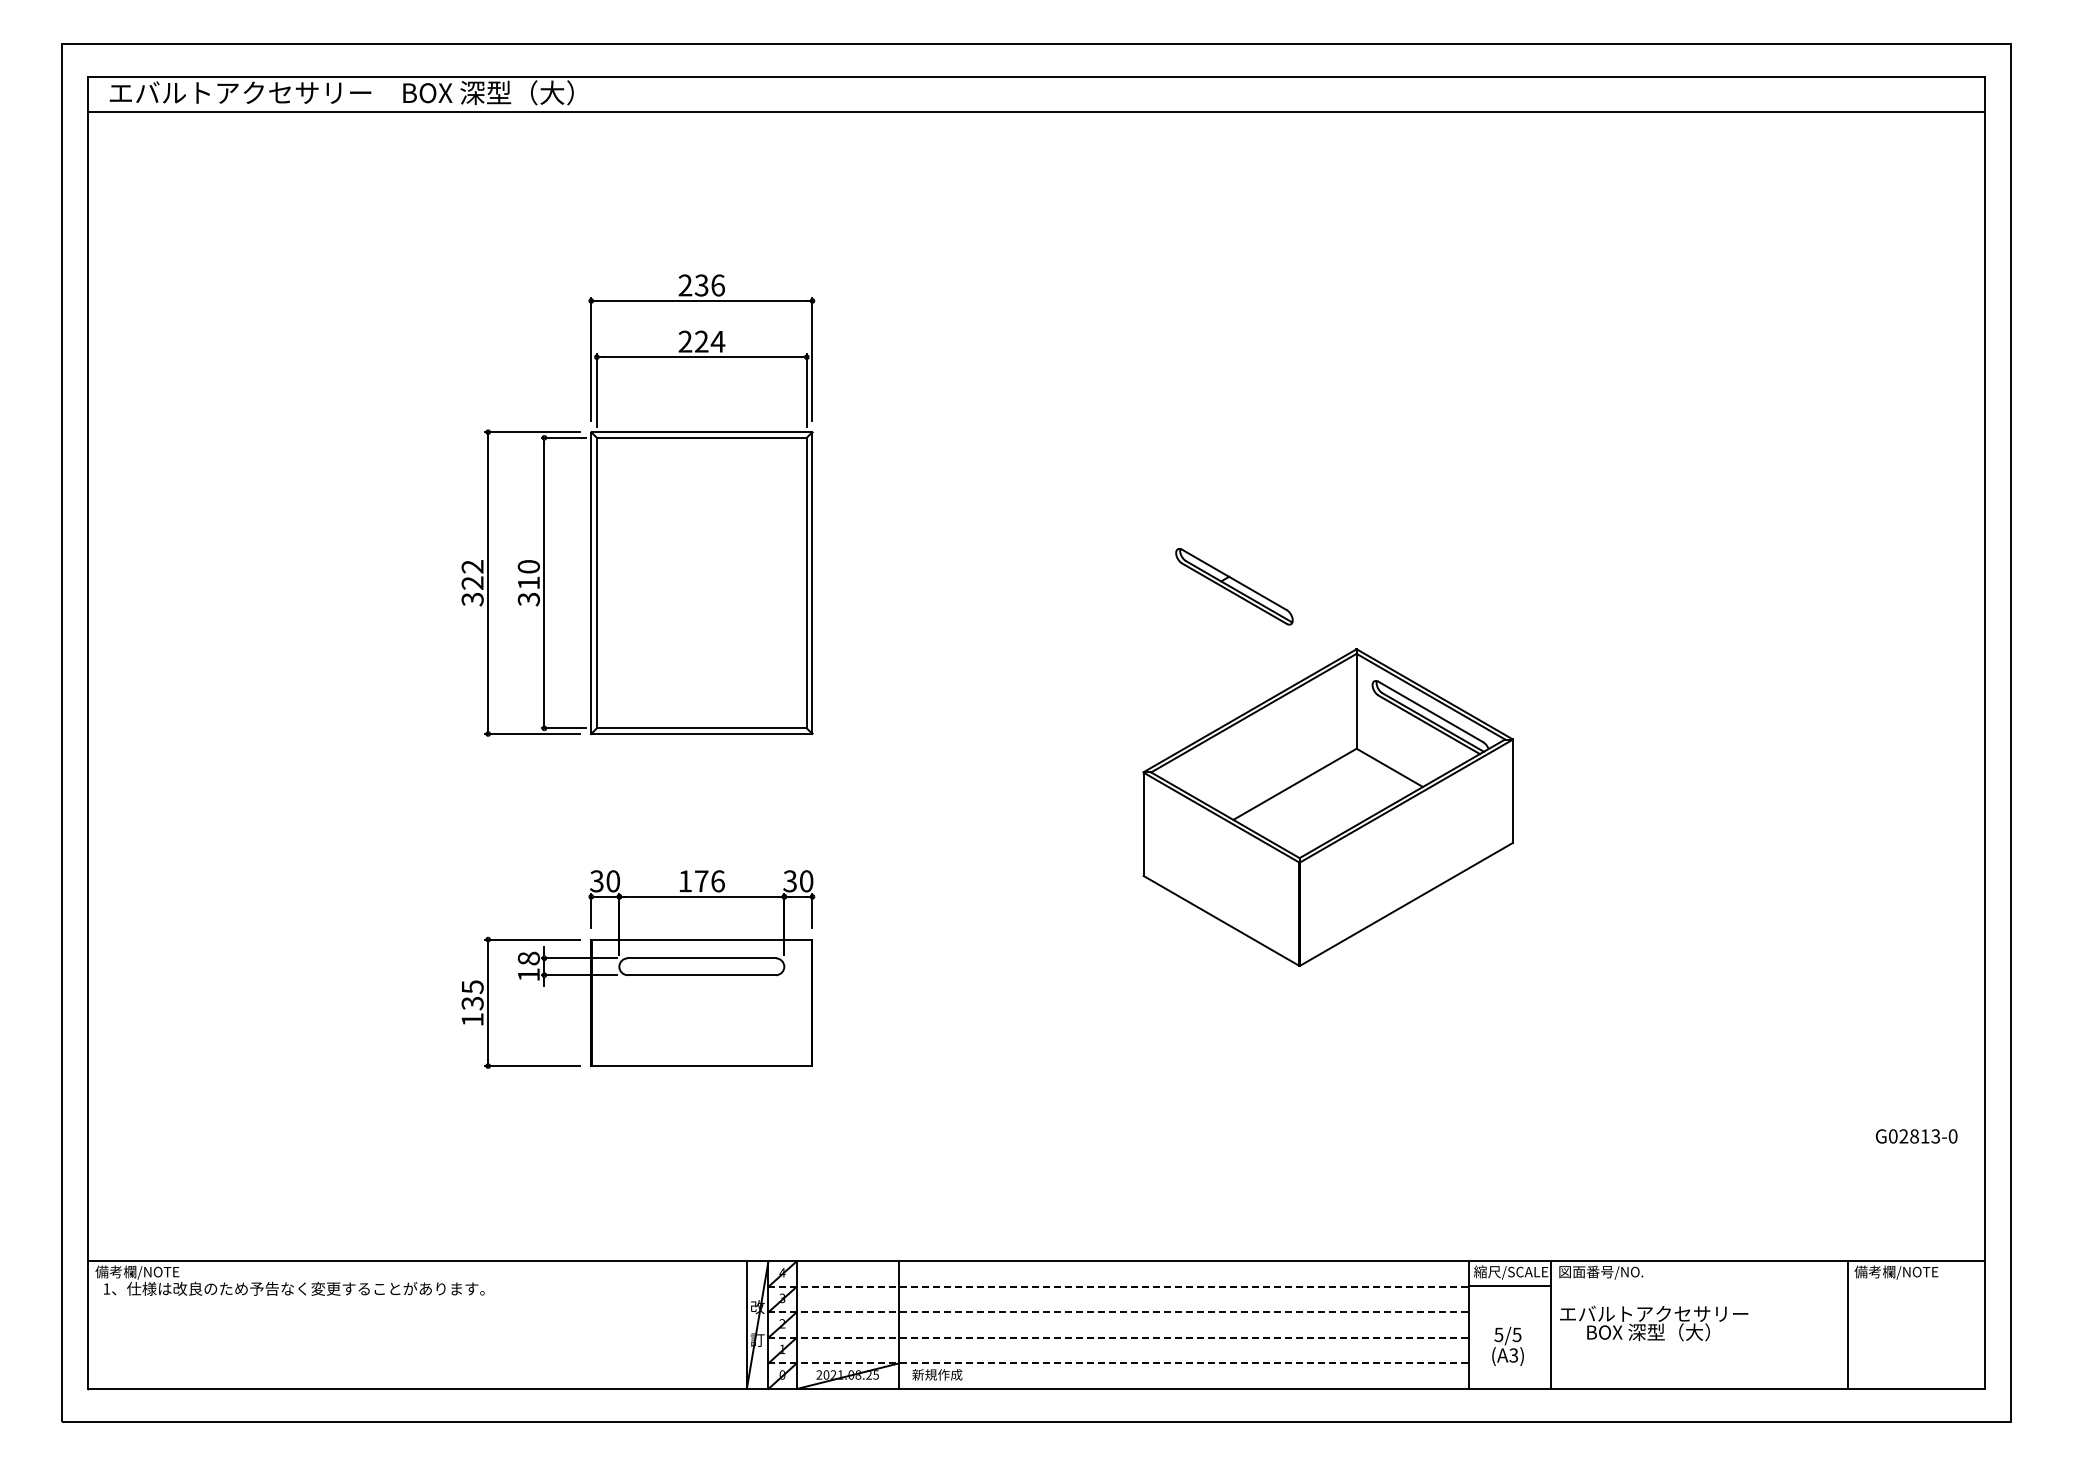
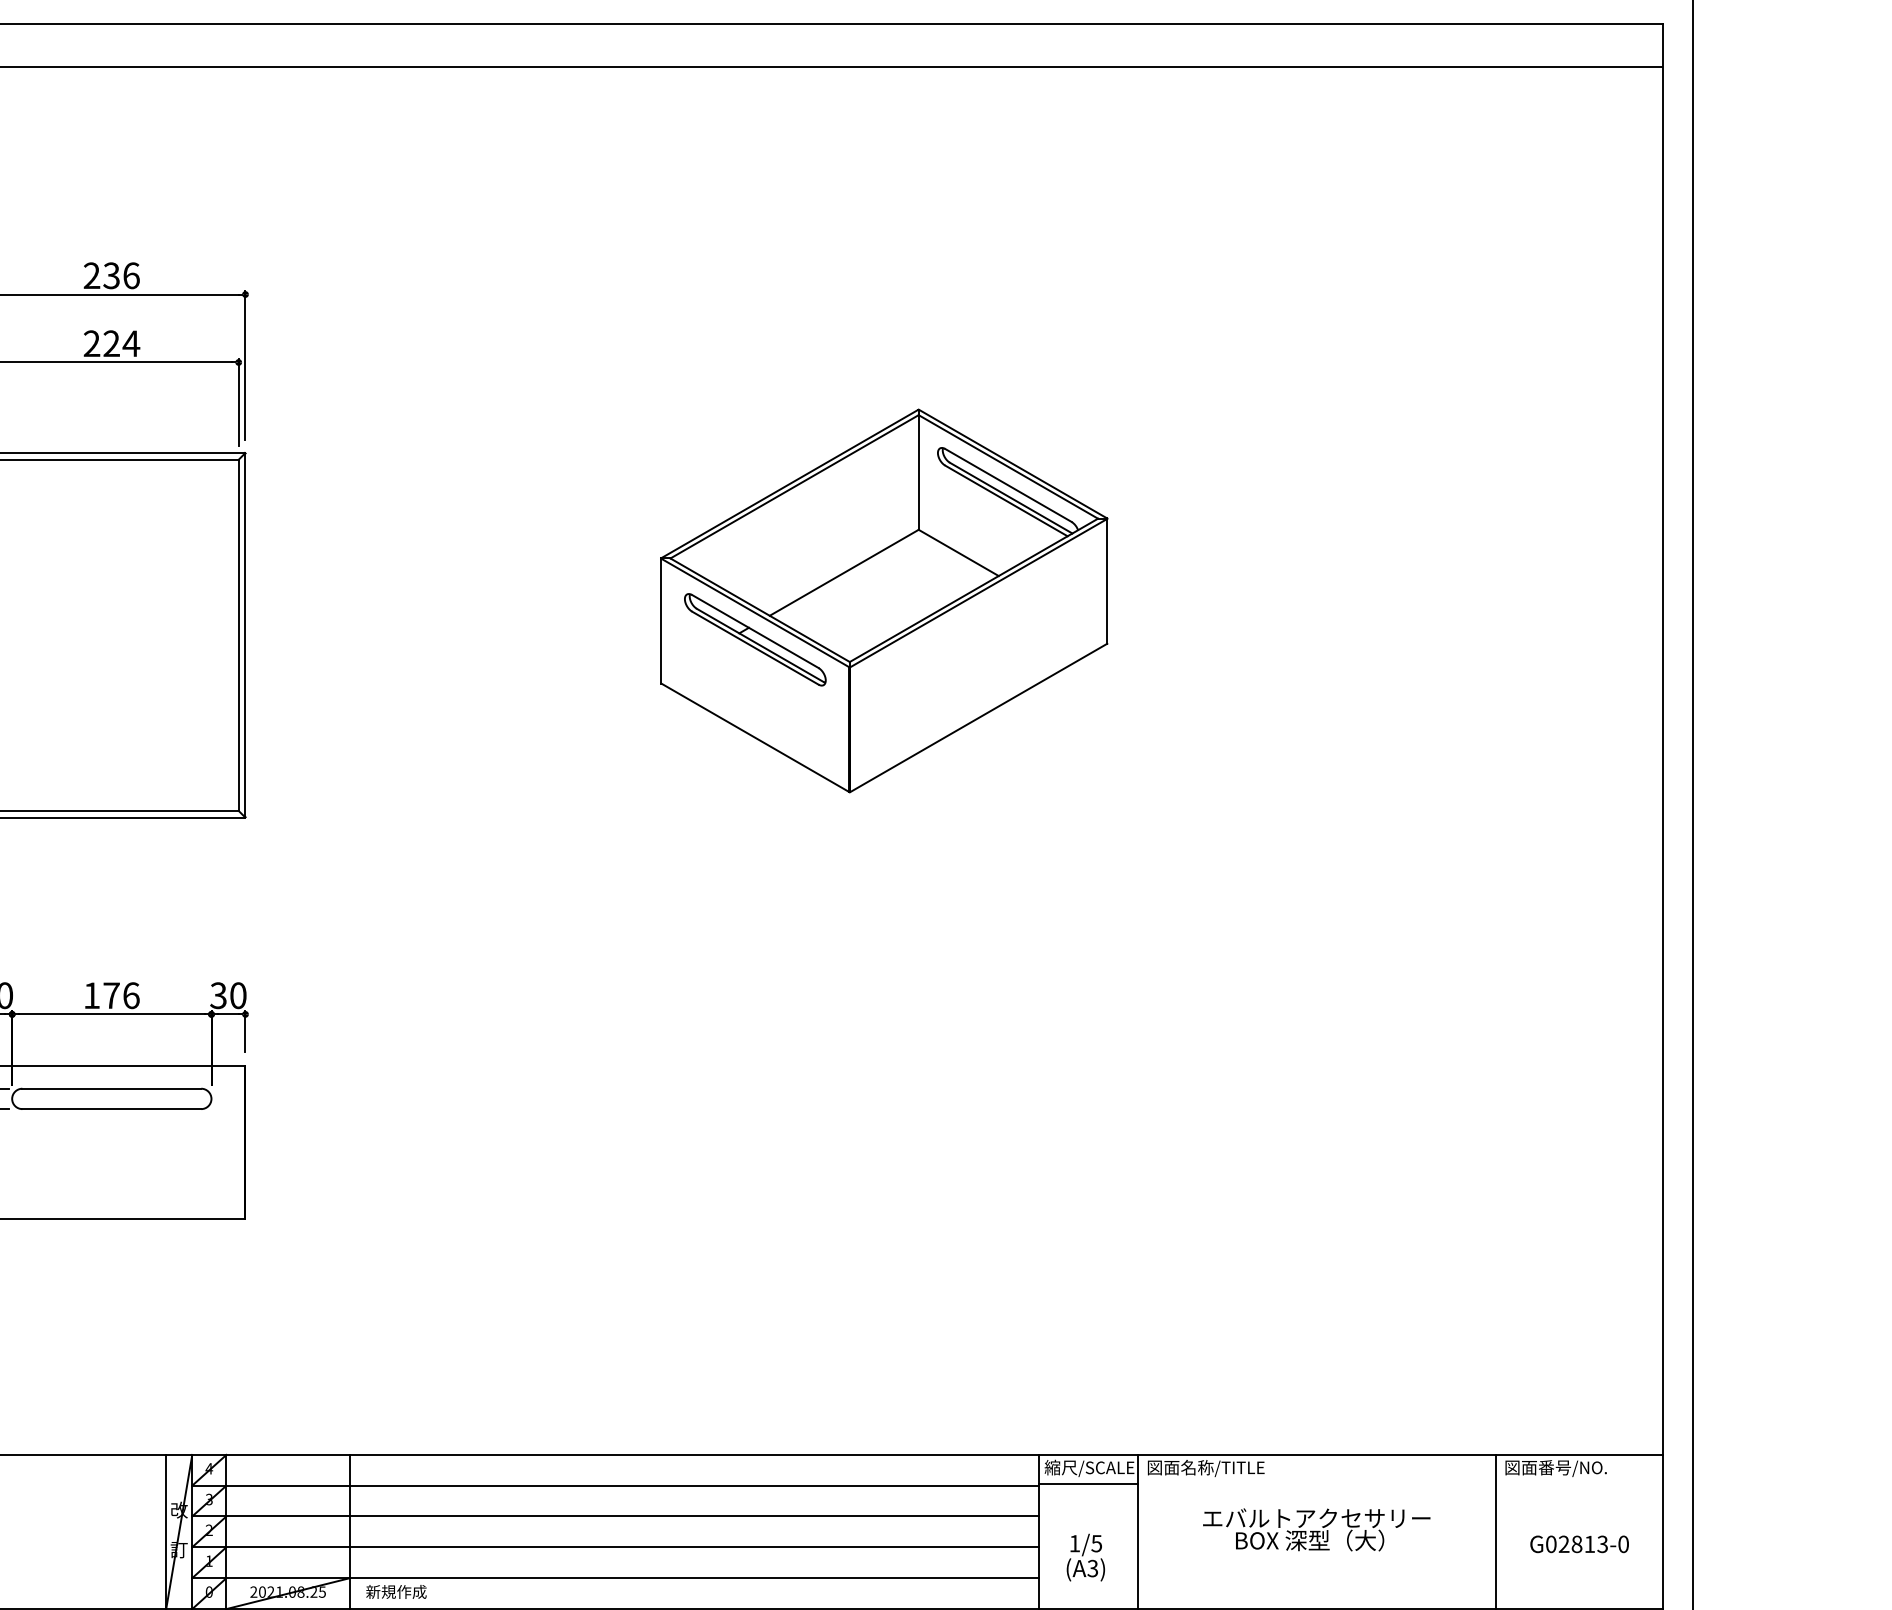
part: (1327, 807) -> (883, 600), moved
text: (1916, 1136) -> (1579, 1544), moved
text: (1621, 1271) -> (1222, 1467), 図面番号/NO. -> 図面名称/TITLE
text: (1896, 1272) -> (1555, 1468), 備考欄/NOTE -> 図面番号/NO.
line: (1119, 1286) -> (616, 1485), dashed -> solid
line: (1119, 1312) -> (616, 1516), dashed -> solid
text: (1654, 1323) -> (1317, 1529), moved
text: (1498, 1334) -> (1074, 1543), 5/5 -> 1/5
line: (1119, 1337) -> (616, 1546), dashed -> solid
line: (1119, 1363) -> (616, 1578), dashed -> solid

